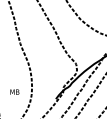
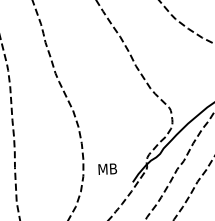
text: (14, 91) -> (106, 167), moved

